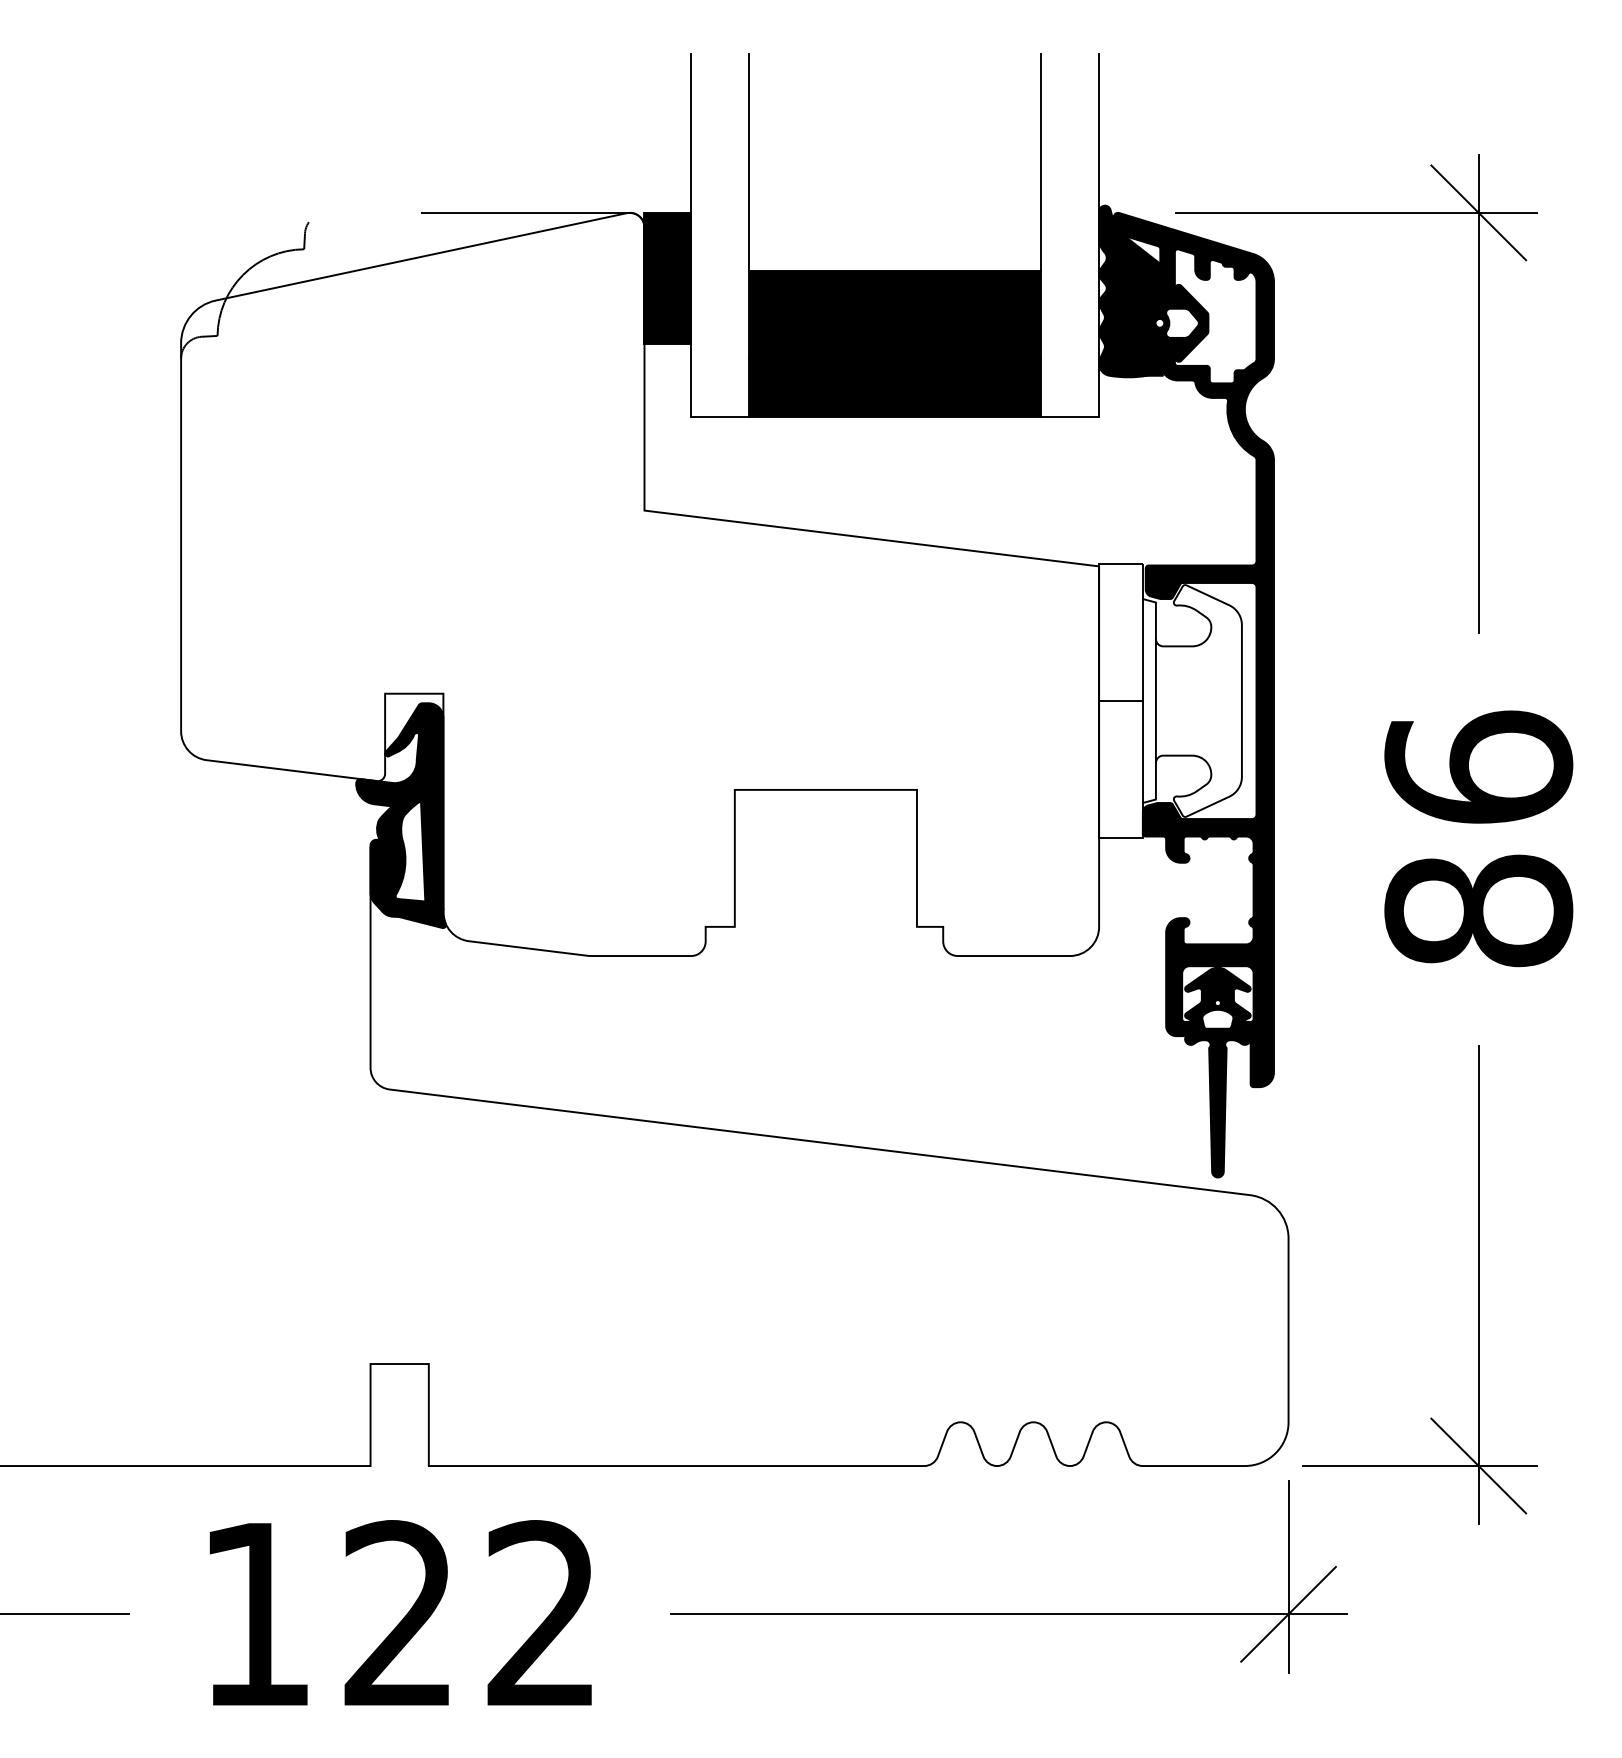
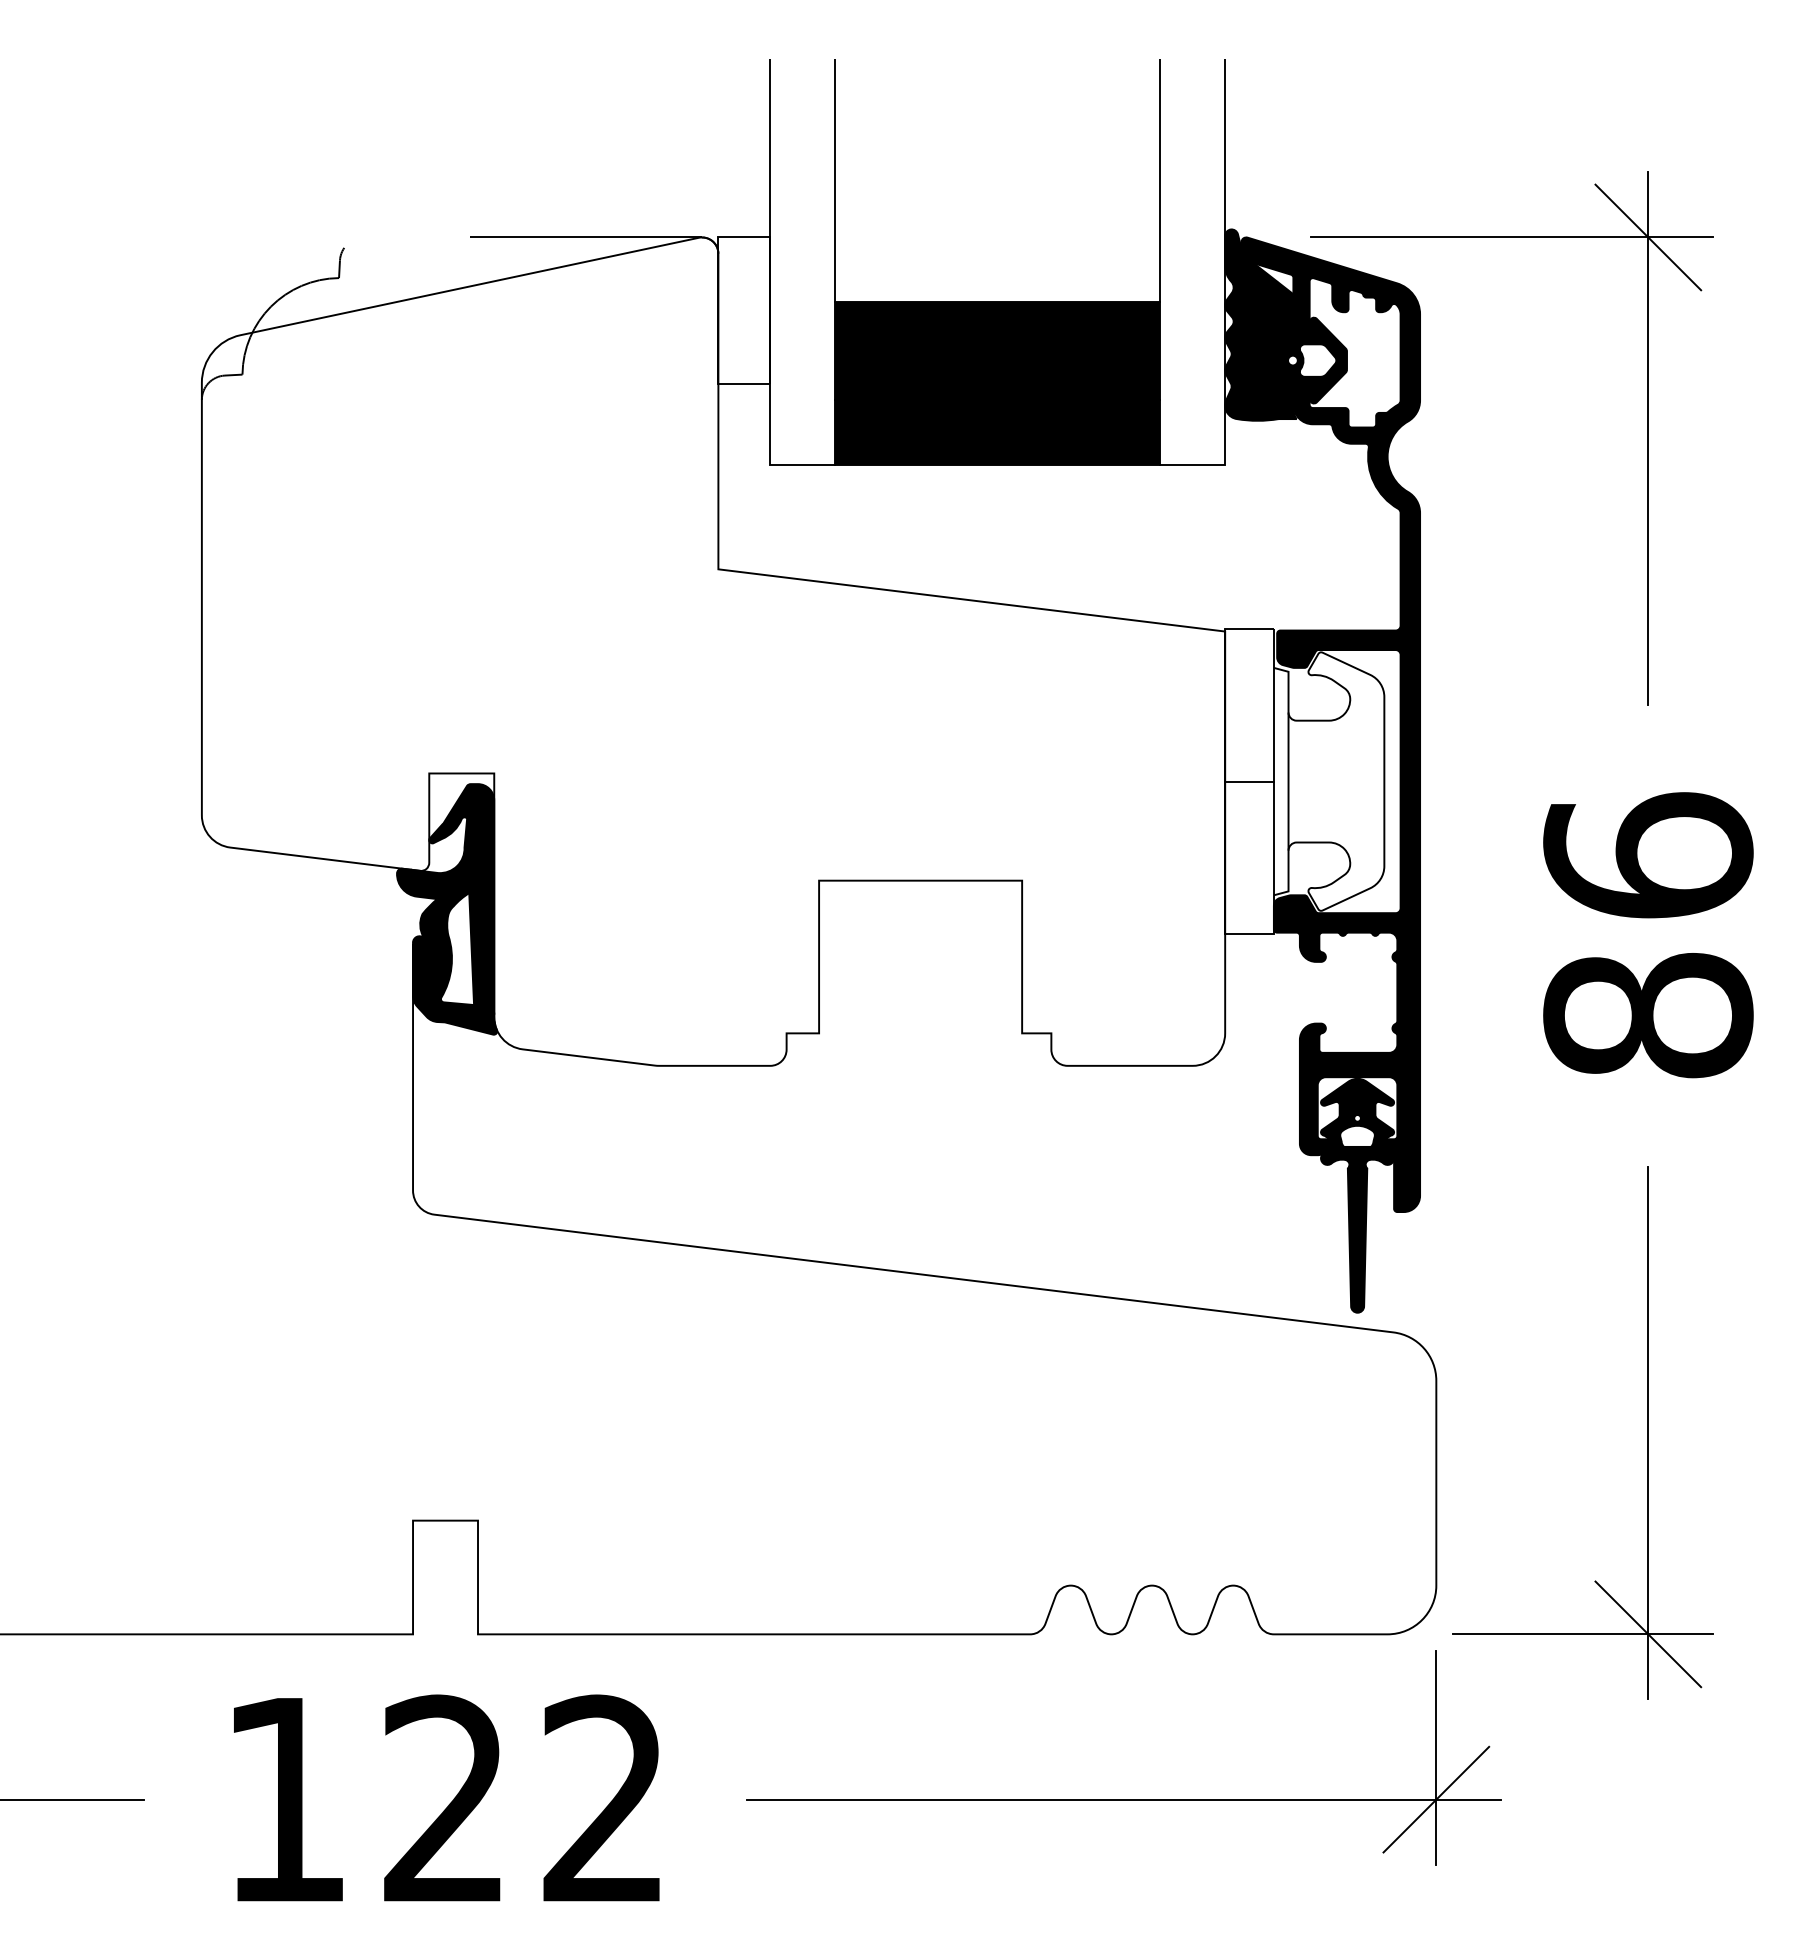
fill: (667, 278) -> (744, 310), removed

